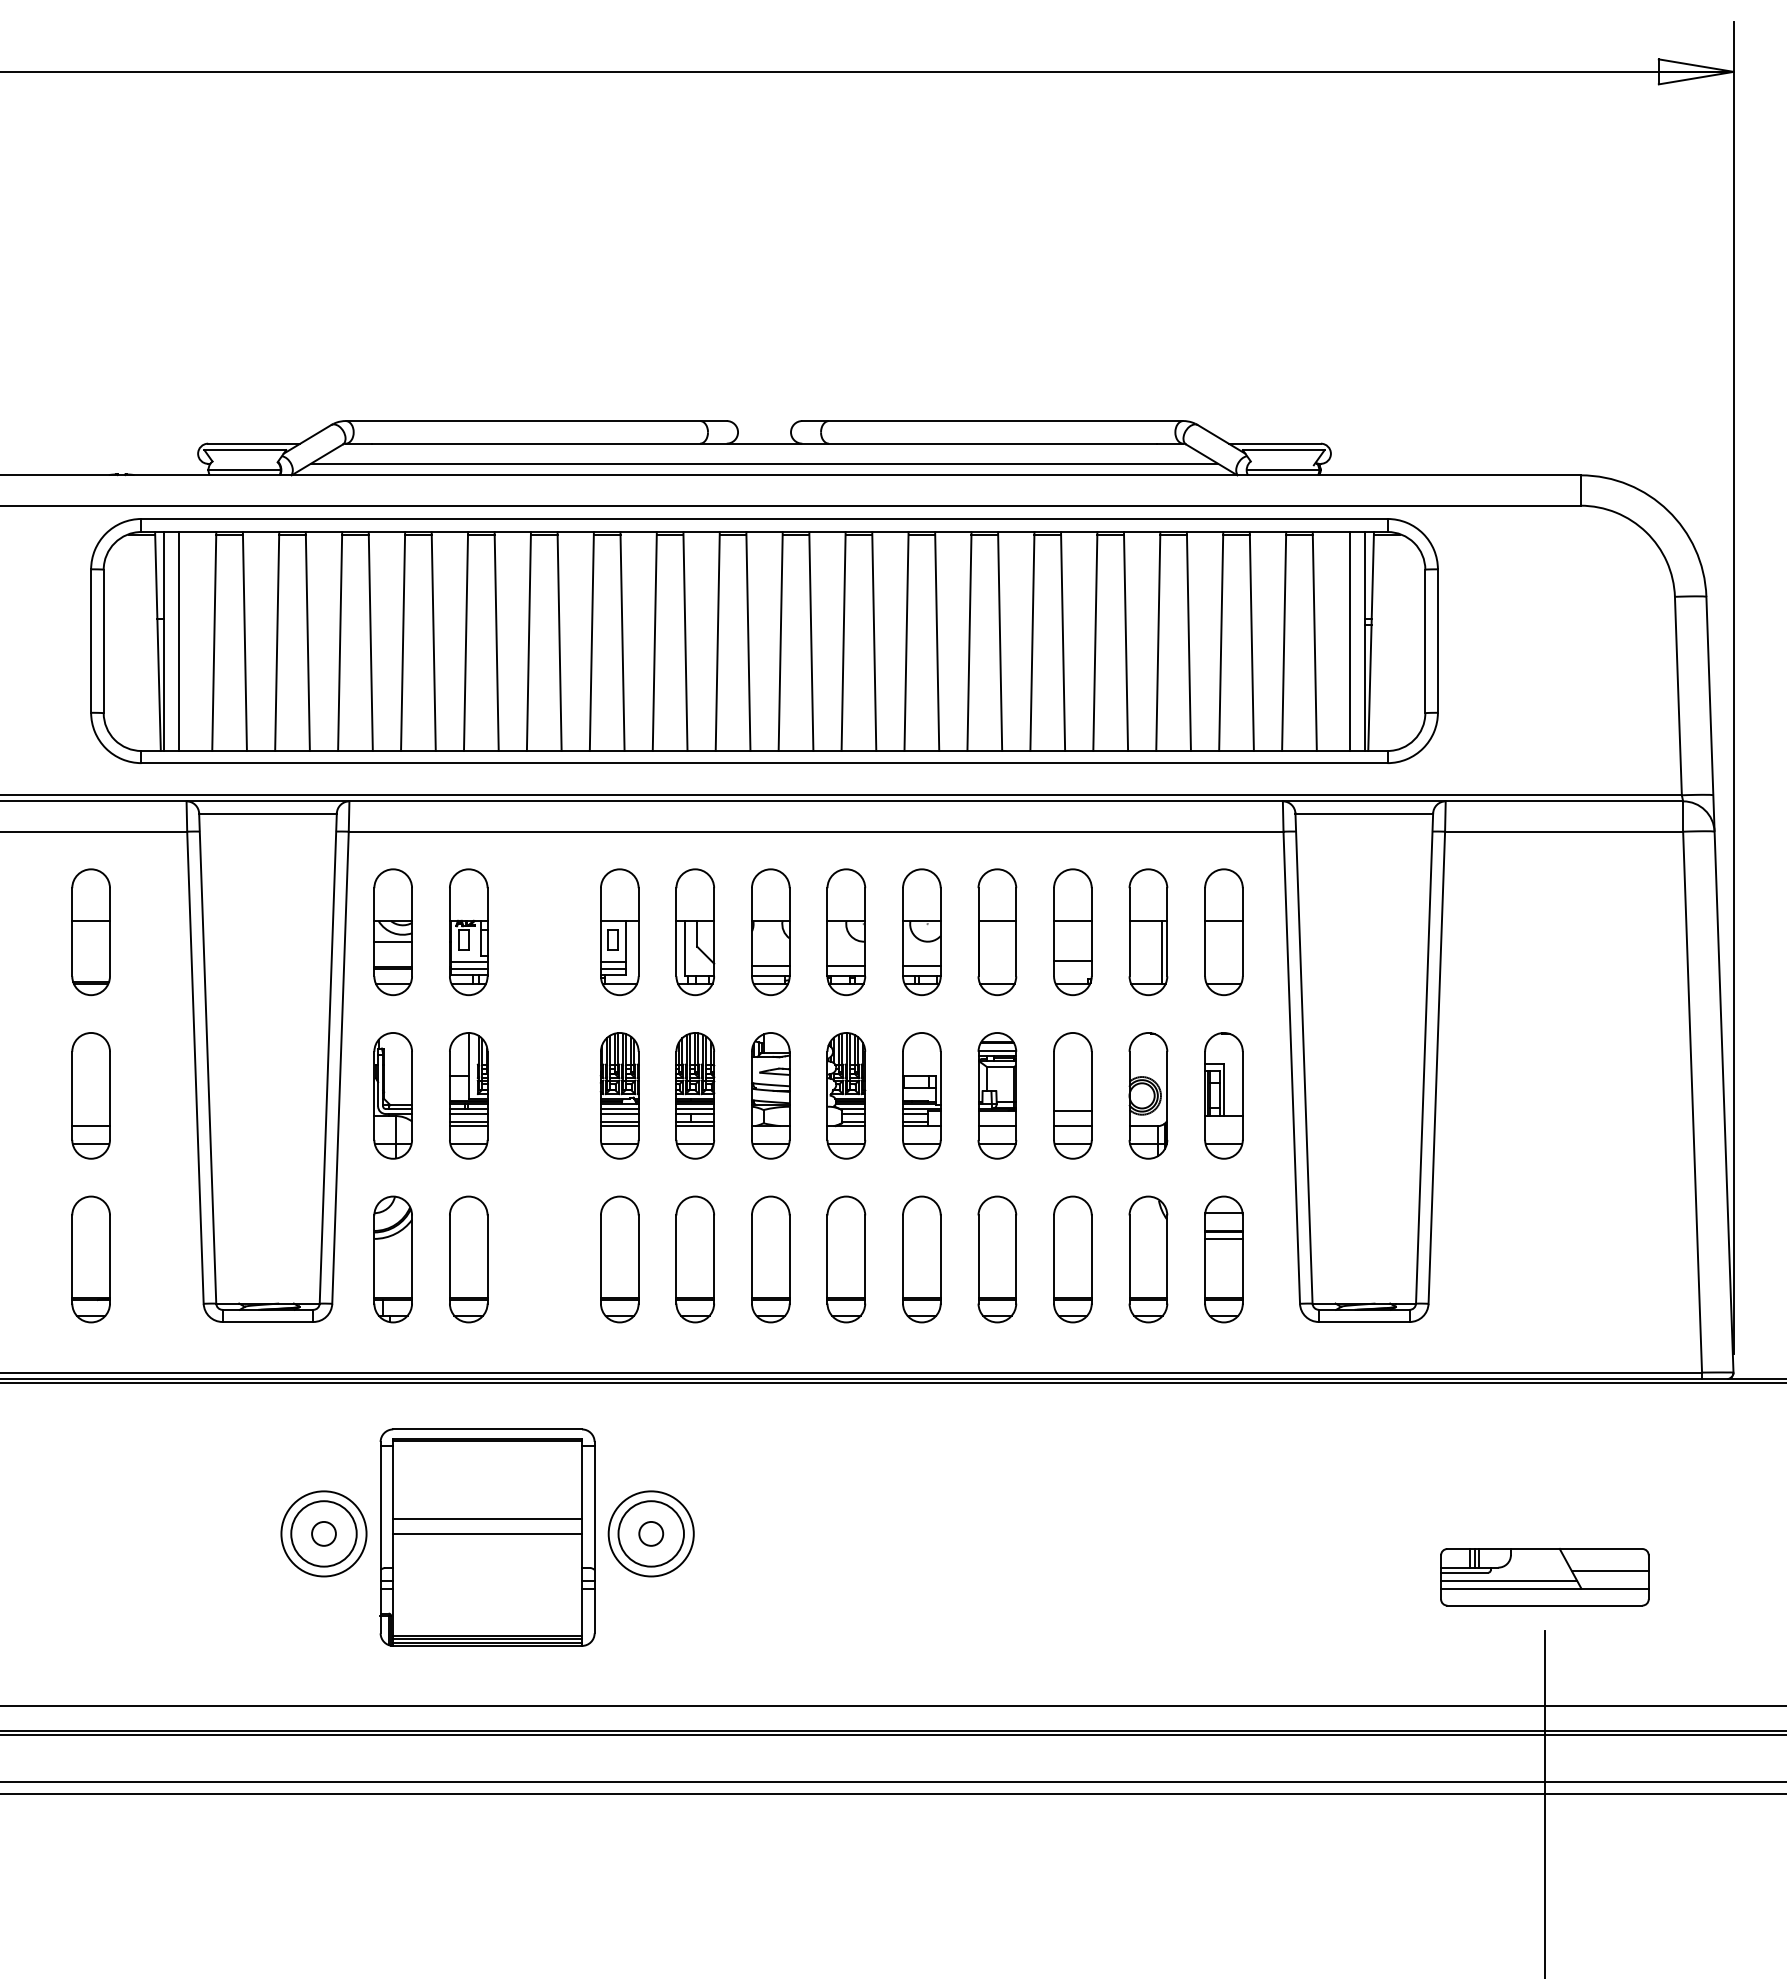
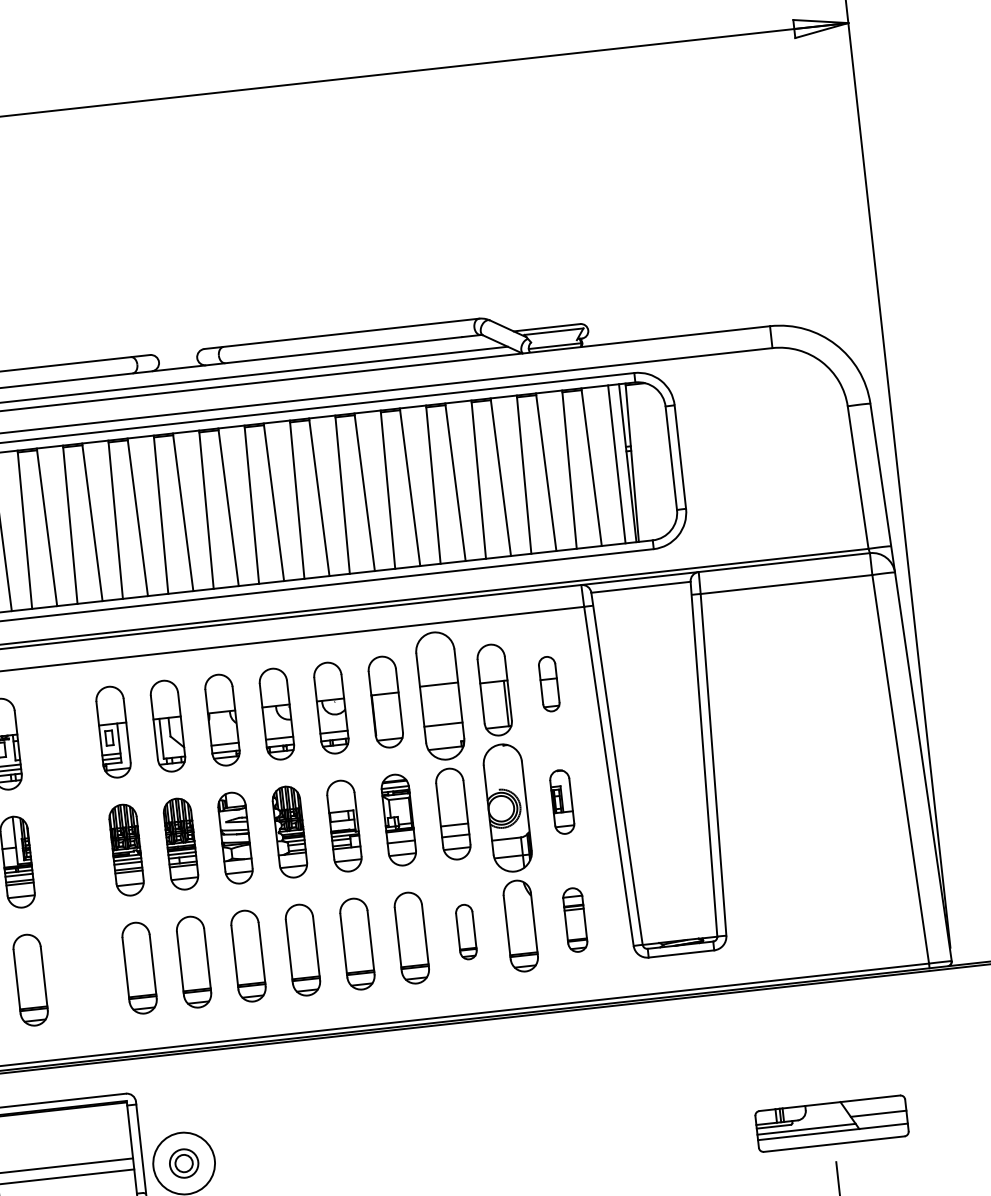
part: (1072, 932) -> (440, 696), size x1.4
part: (1223, 932) -> (548, 684), size x0.6
part: (1148, 1095) -> (507, 807), size x1.4
part: (1223, 1095) -> (561, 801), size x0.7
part: (1072, 1259) -> (466, 932), size x0.6
part: (1223, 1259) -> (574, 920), size x0.7
circle: (650, 1533) -> (183, 1163), size x0.6

